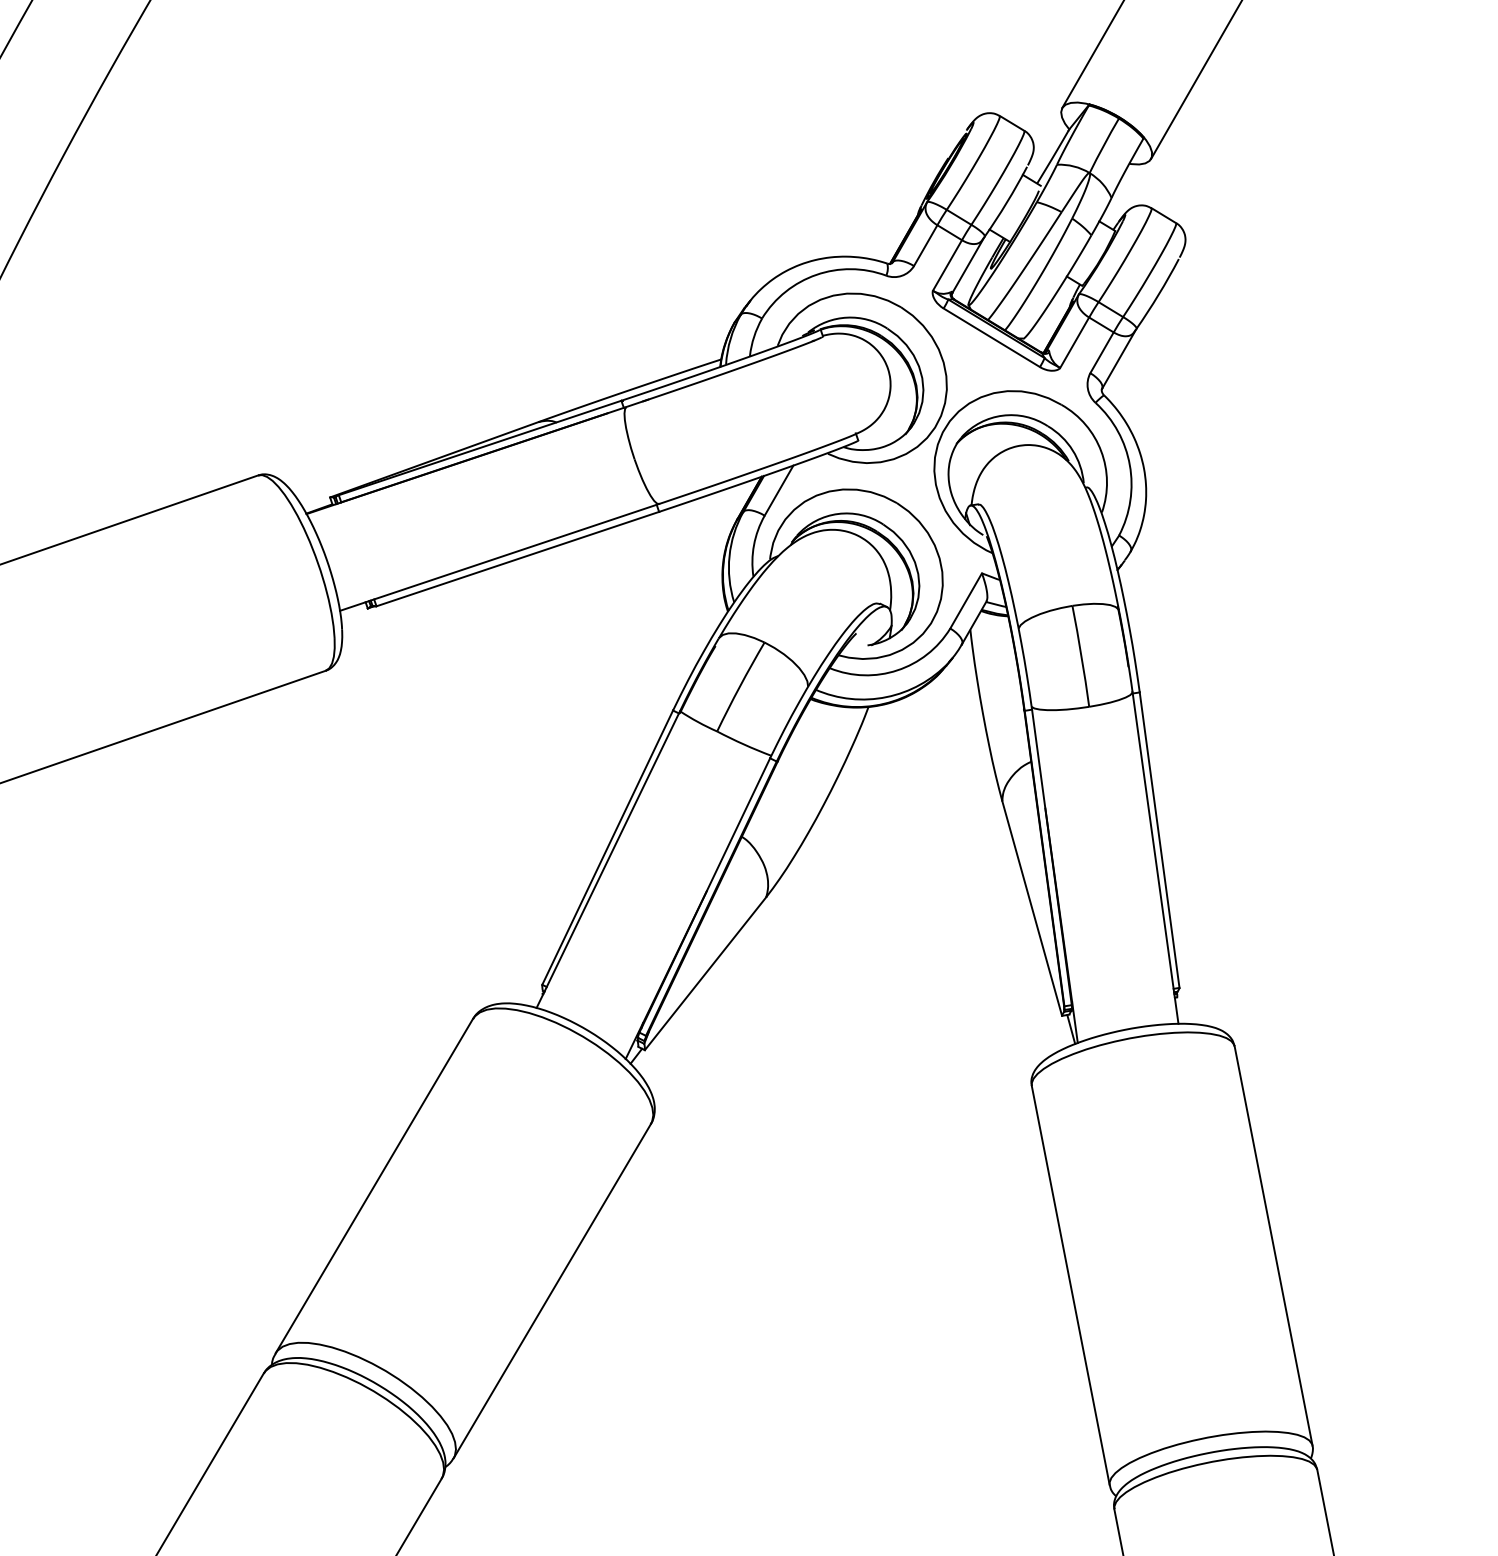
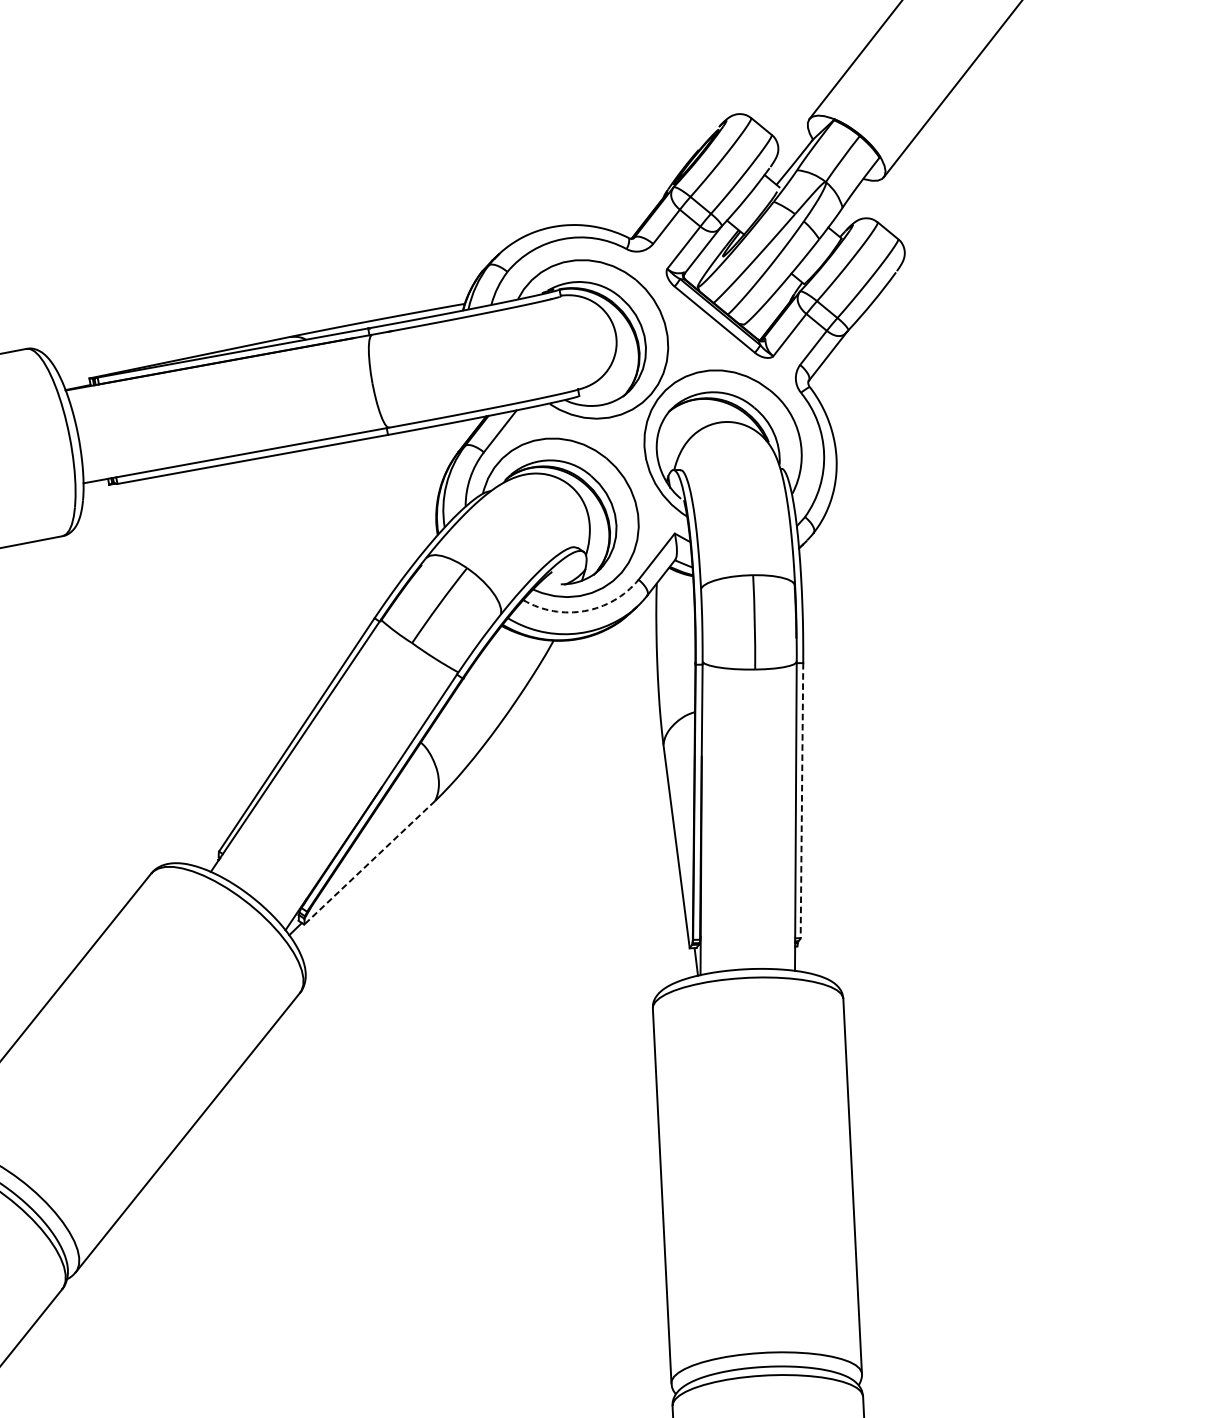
arc: (897, 670) -> (584, 611), solid -> dashed
line: (1159, 840) -> (801, 800), solid -> dashed
line: (705, 973) -> (369, 862), solid -> dashed

